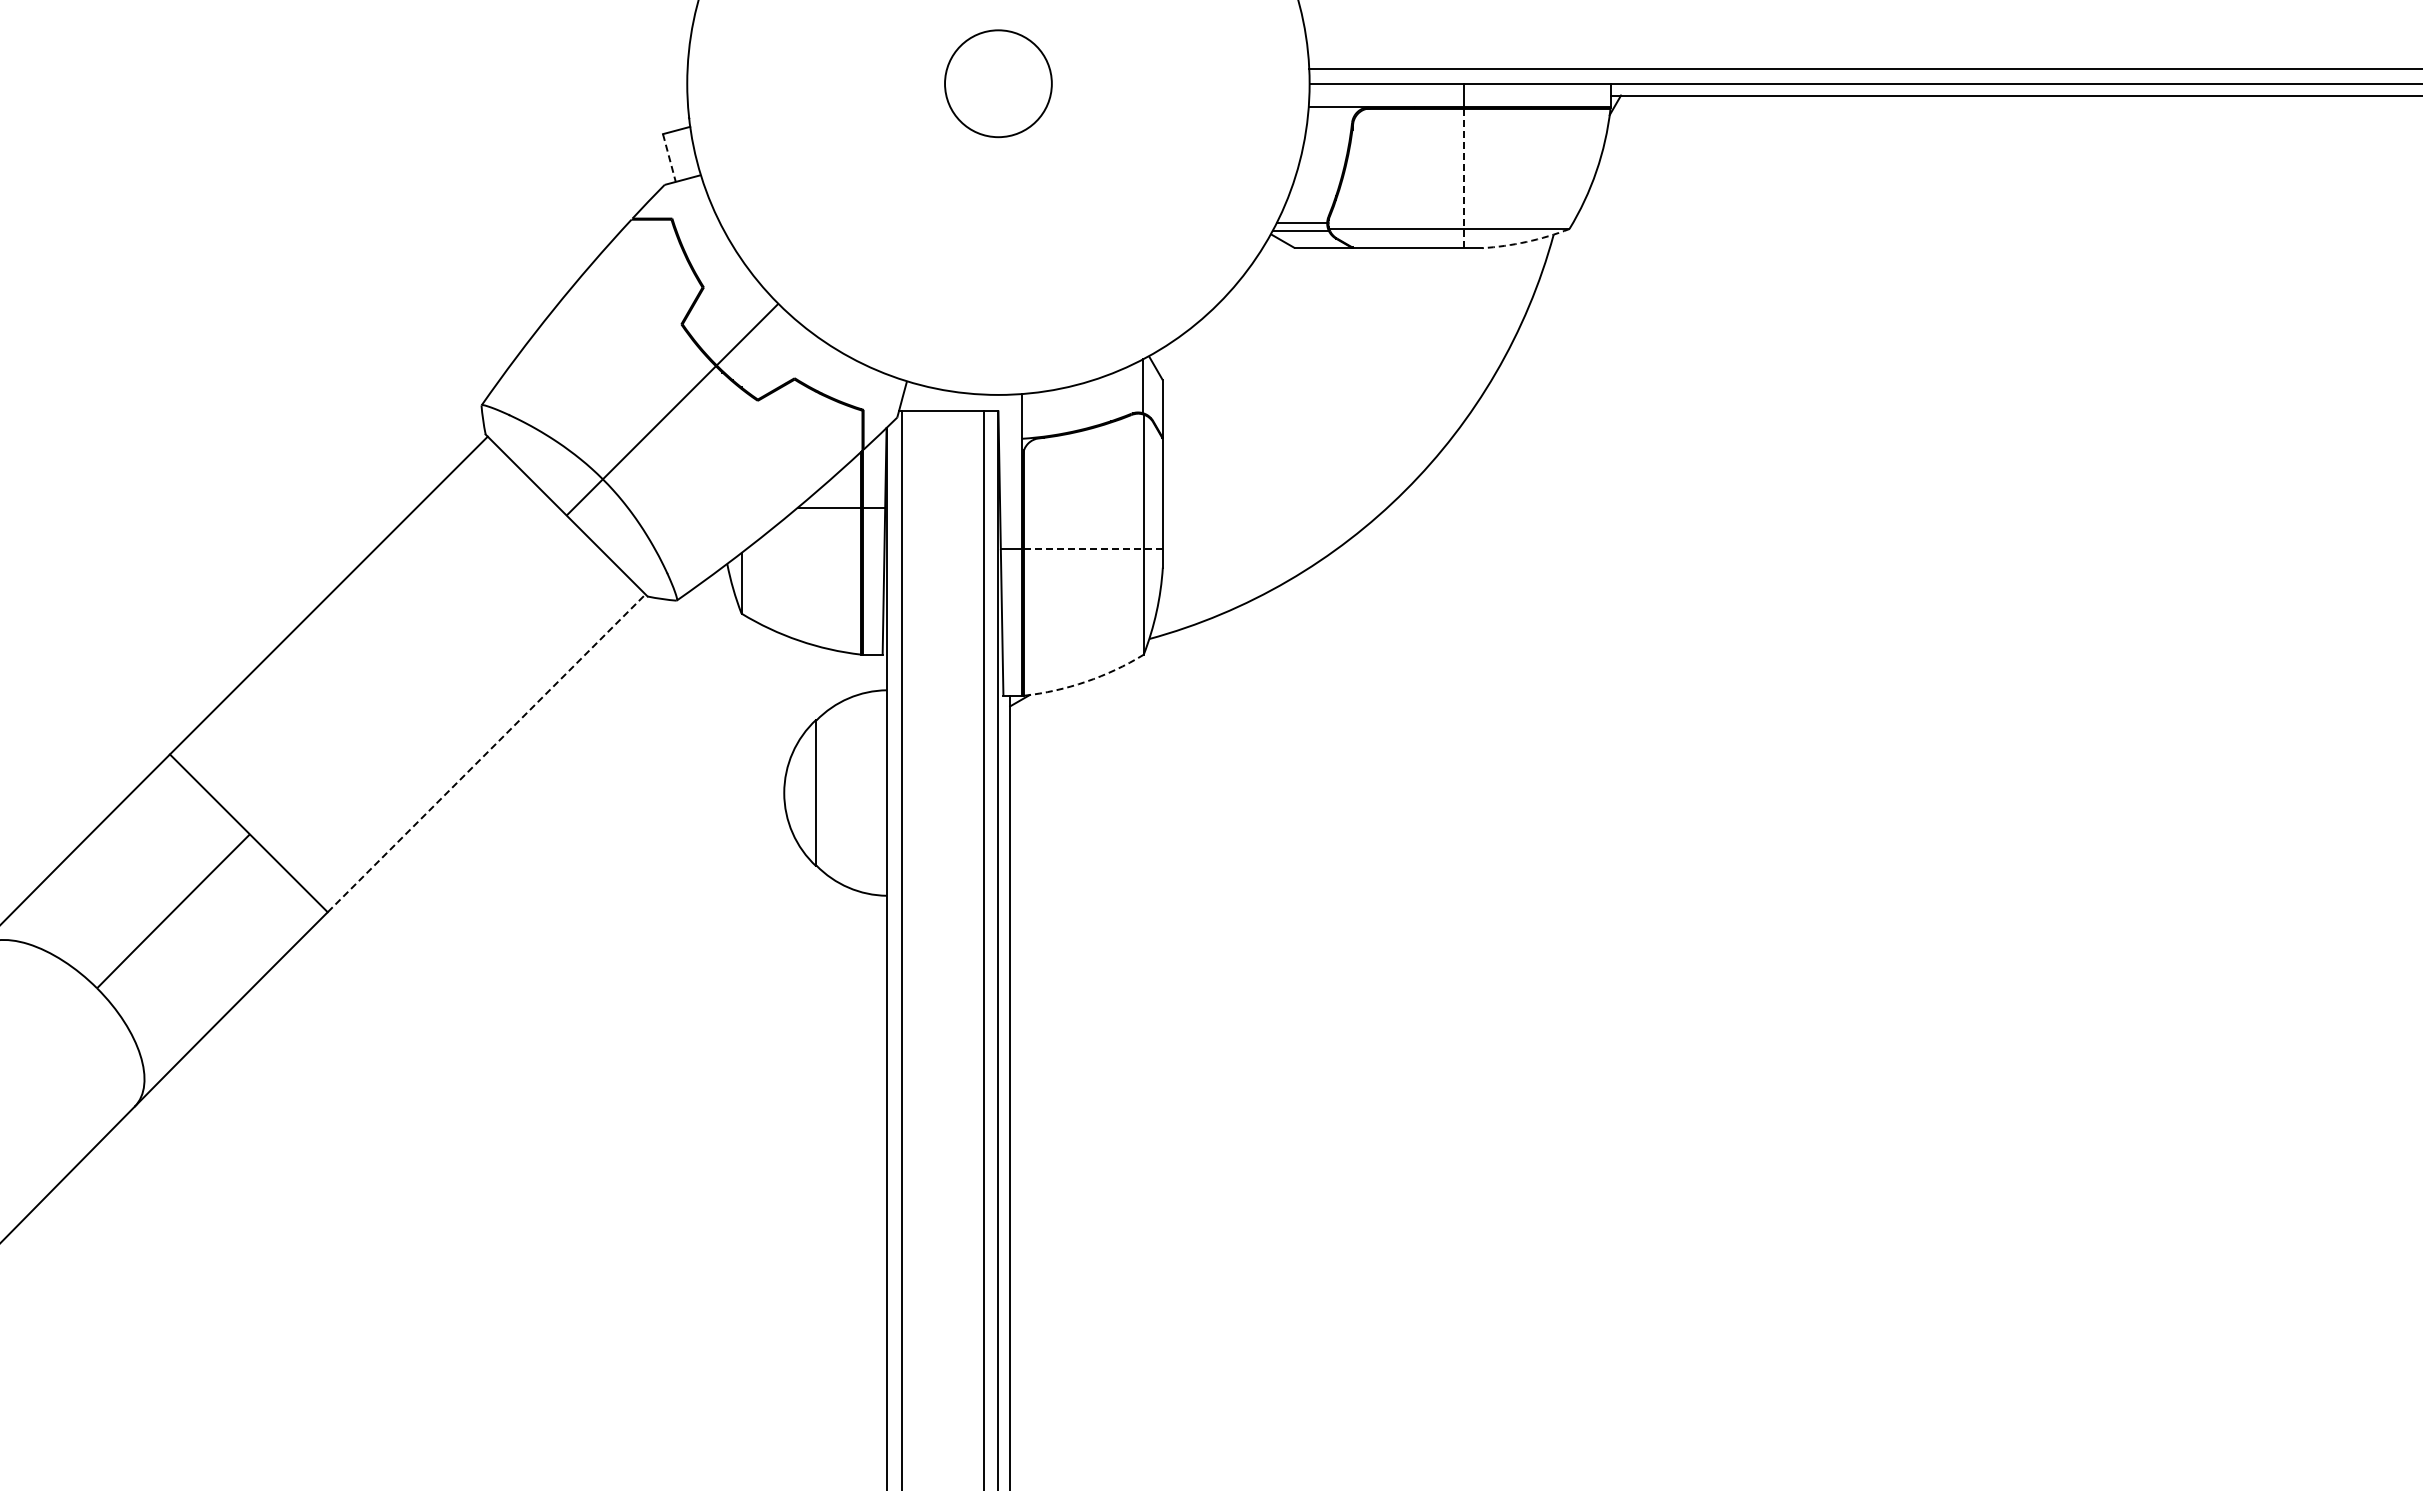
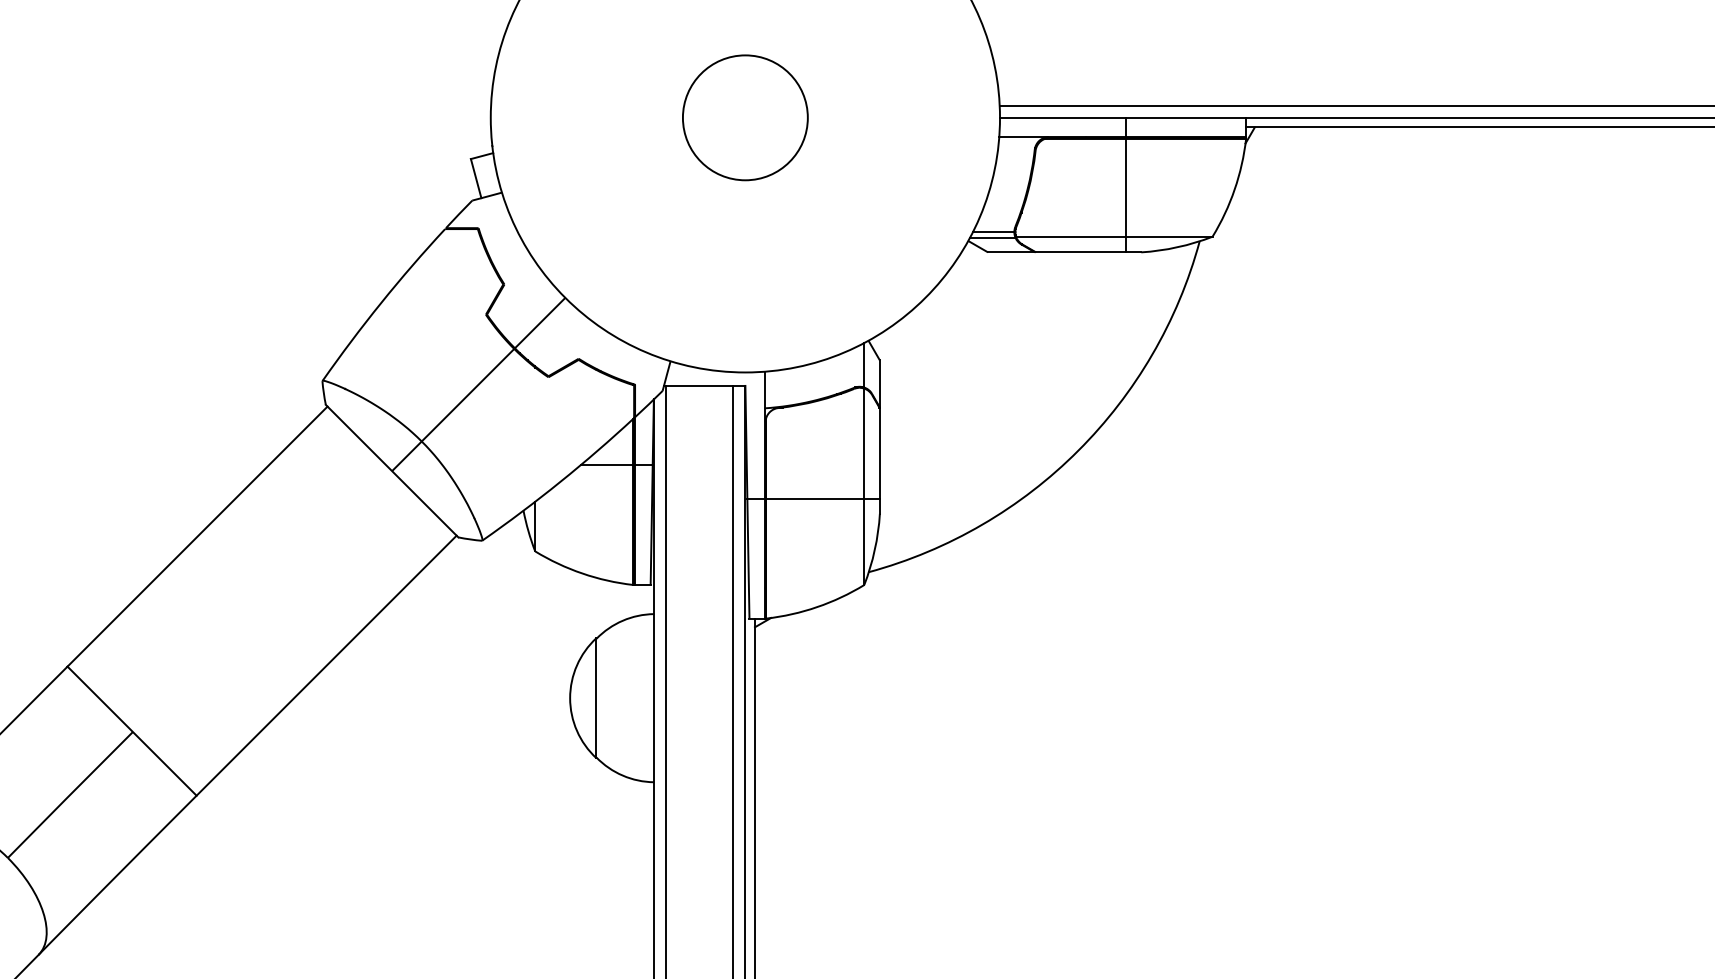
circle: (998, 83) -> (745, 117), size x1.43
line: (669, 158) -> (476, 179), dashed -> solid
line: (1463, 178) -> (1125, 195), dashed -> solid
arc: (1526, 241) -> (1177, 246), dashed -> solid
line: (1092, 549) -> (822, 498), dashed -> solid
arc: (1086, 681) -> (817, 606), dashed -> solid
line: (486, 753) -> (326, 665), dashed -> solid

